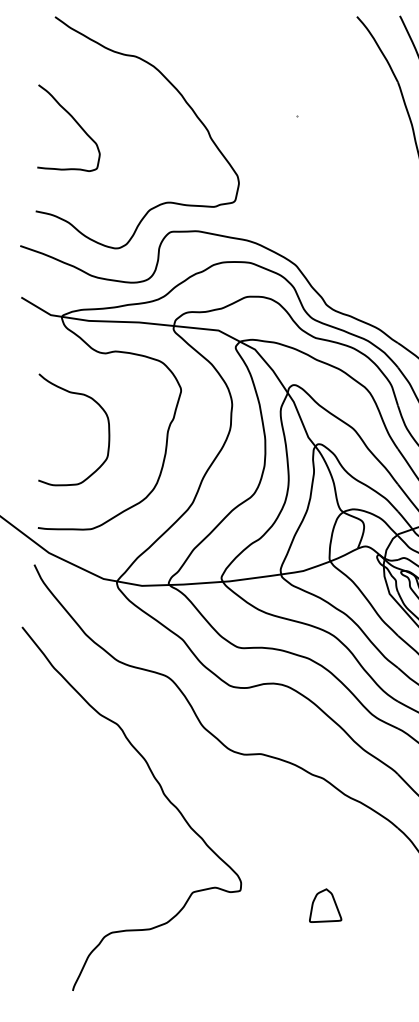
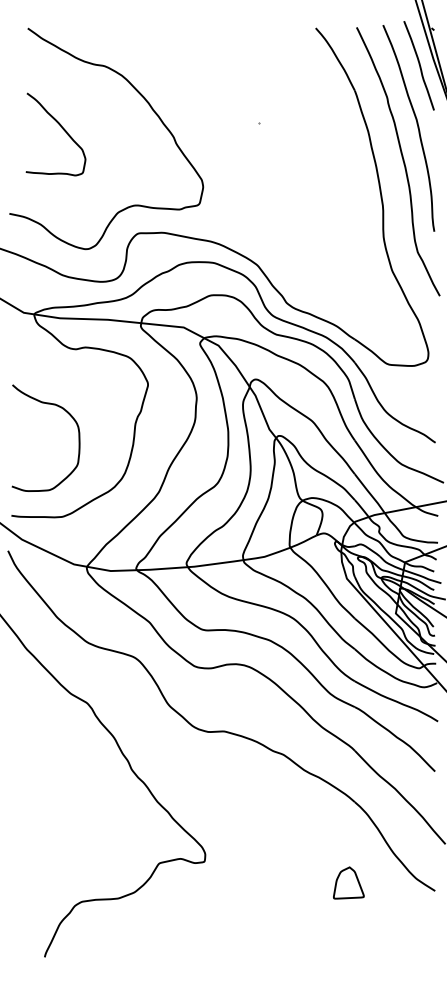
curve: (75, 122) -> (62, 129), moved
curve: (97, 404) -> (68, 414), moved
part: (325, 905) -> (348, 882), moved

